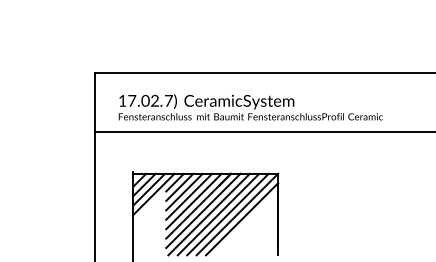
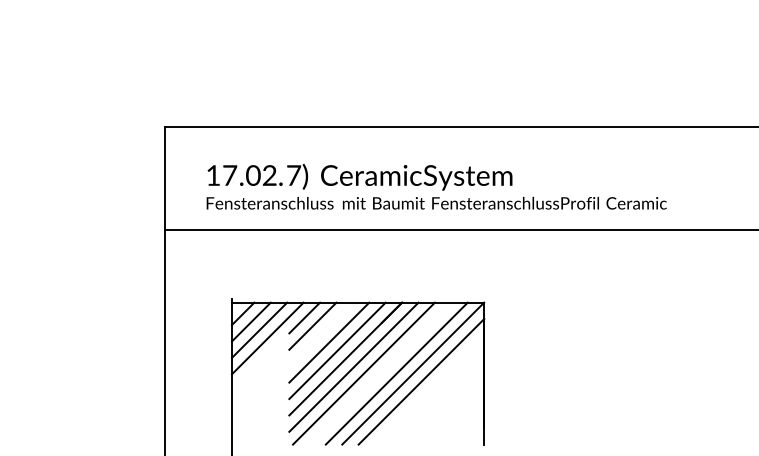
line: (184, 191) -> (321, 333), removed
line: (218, 214) -> (380, 373), removed

